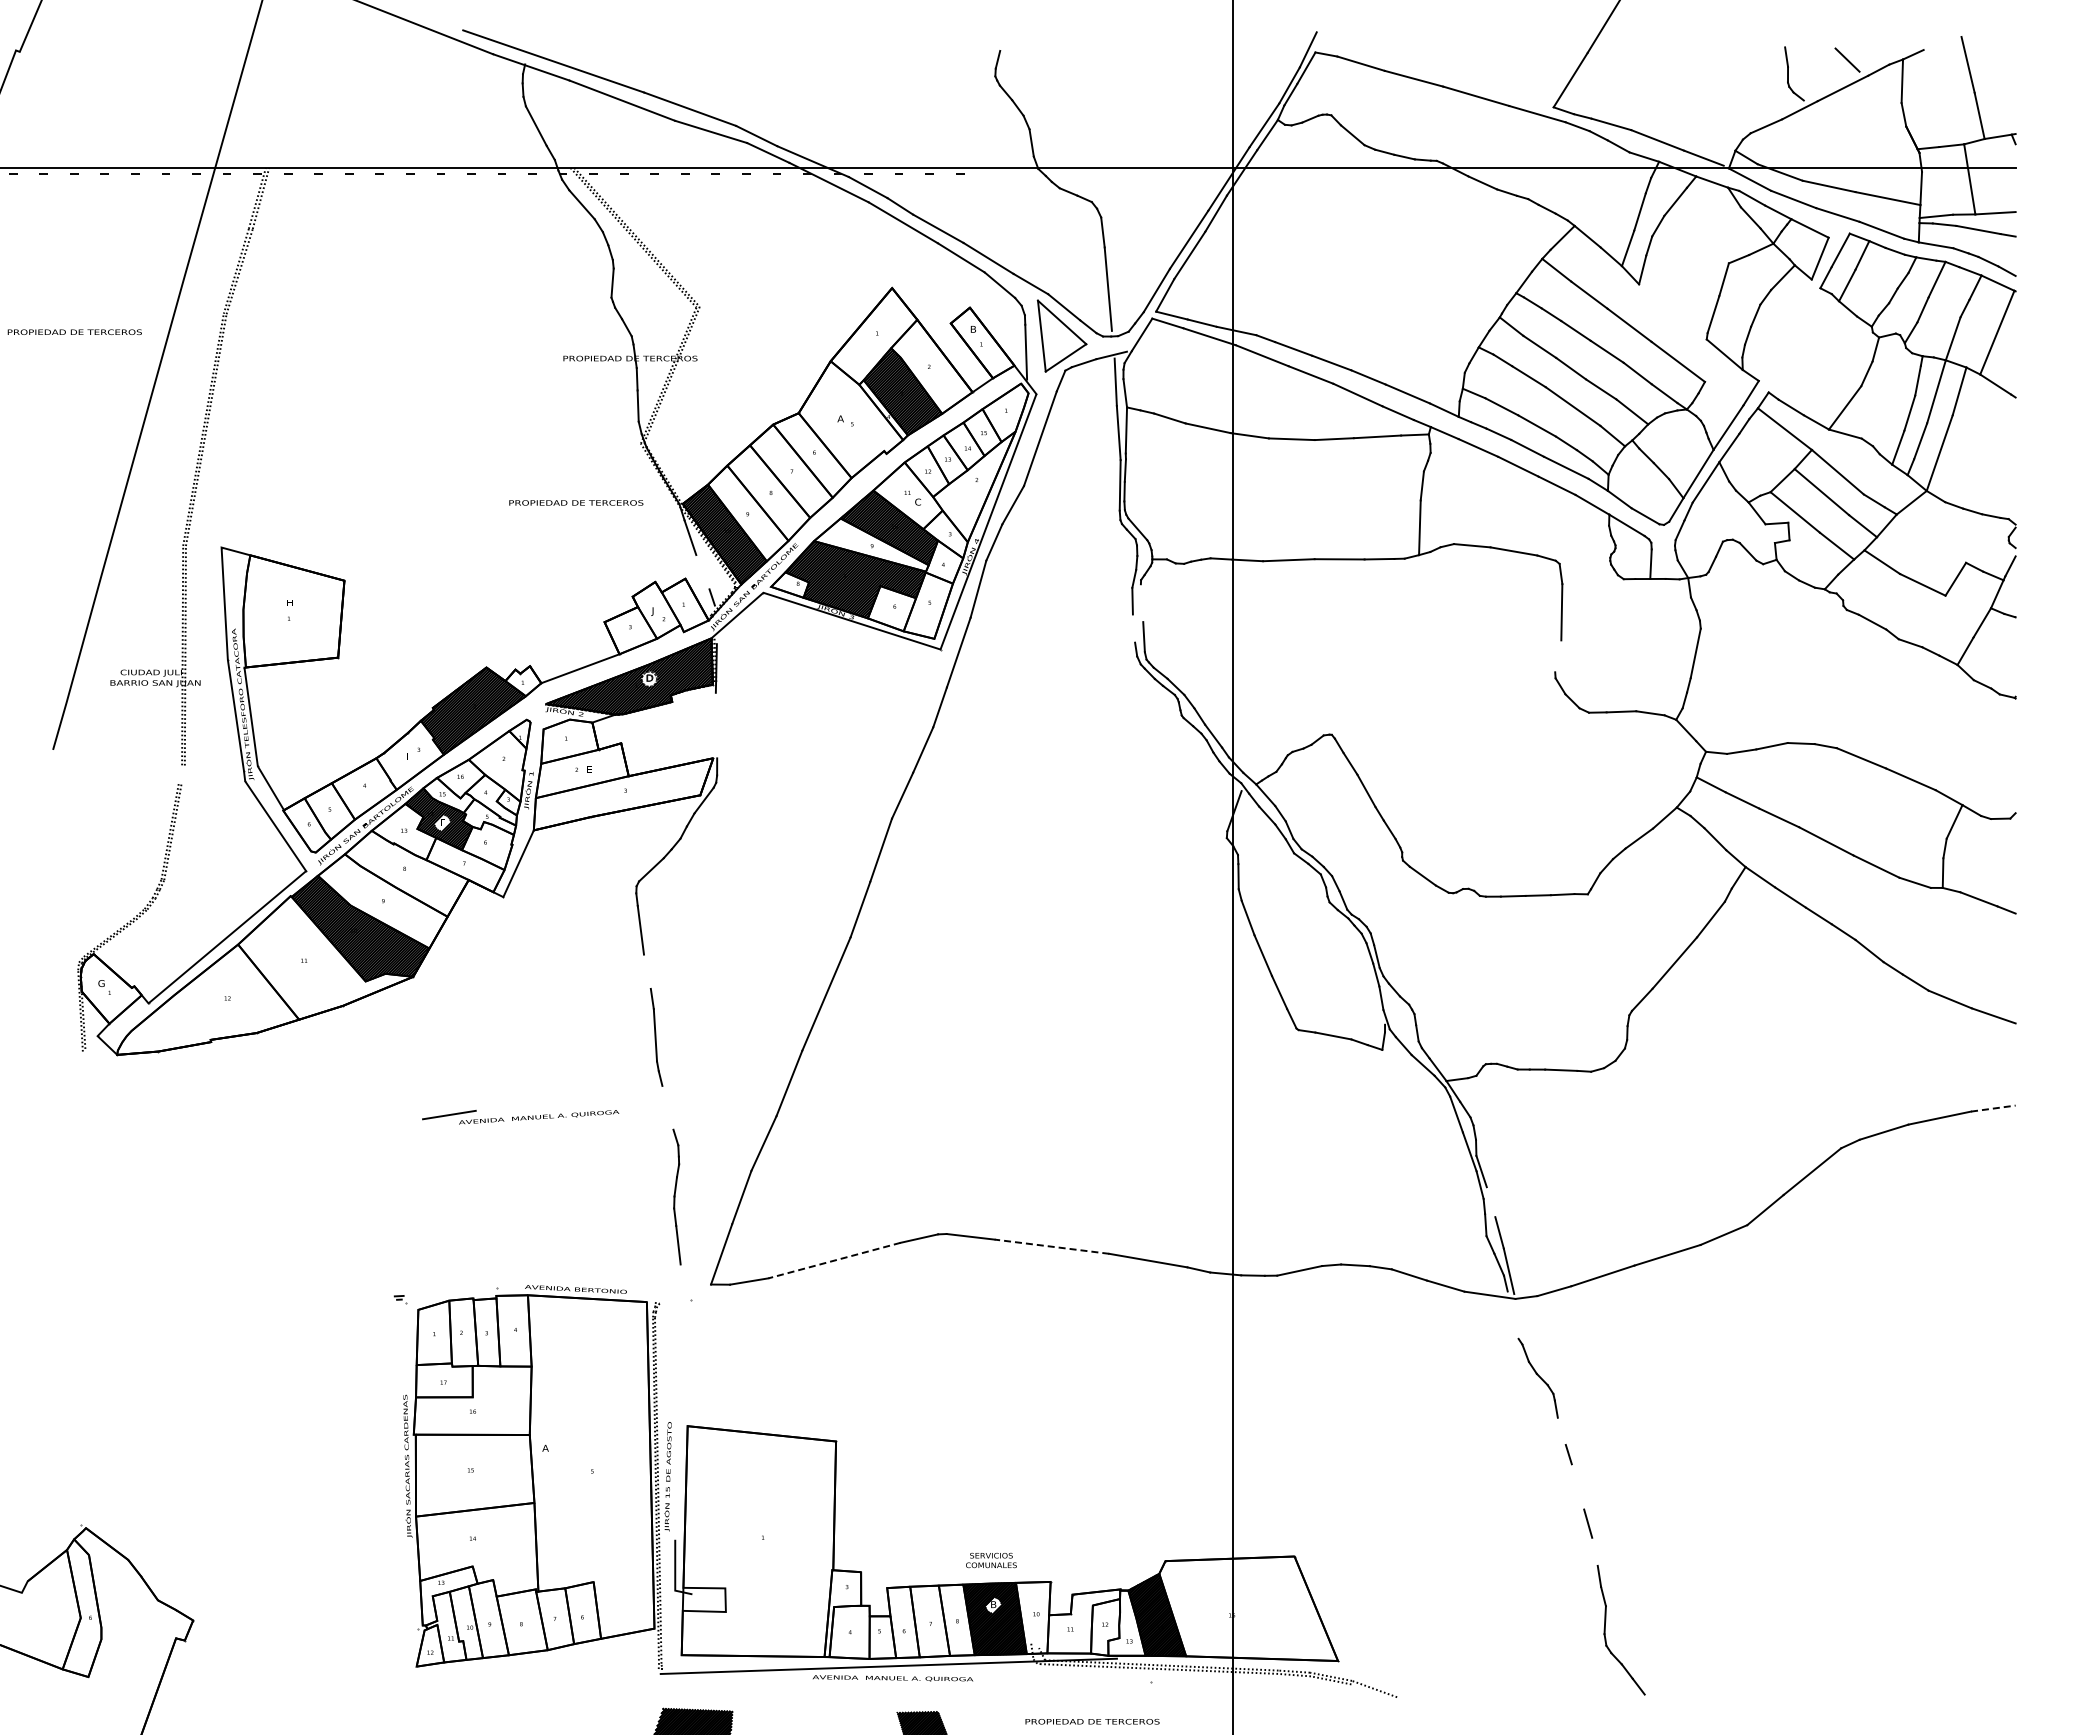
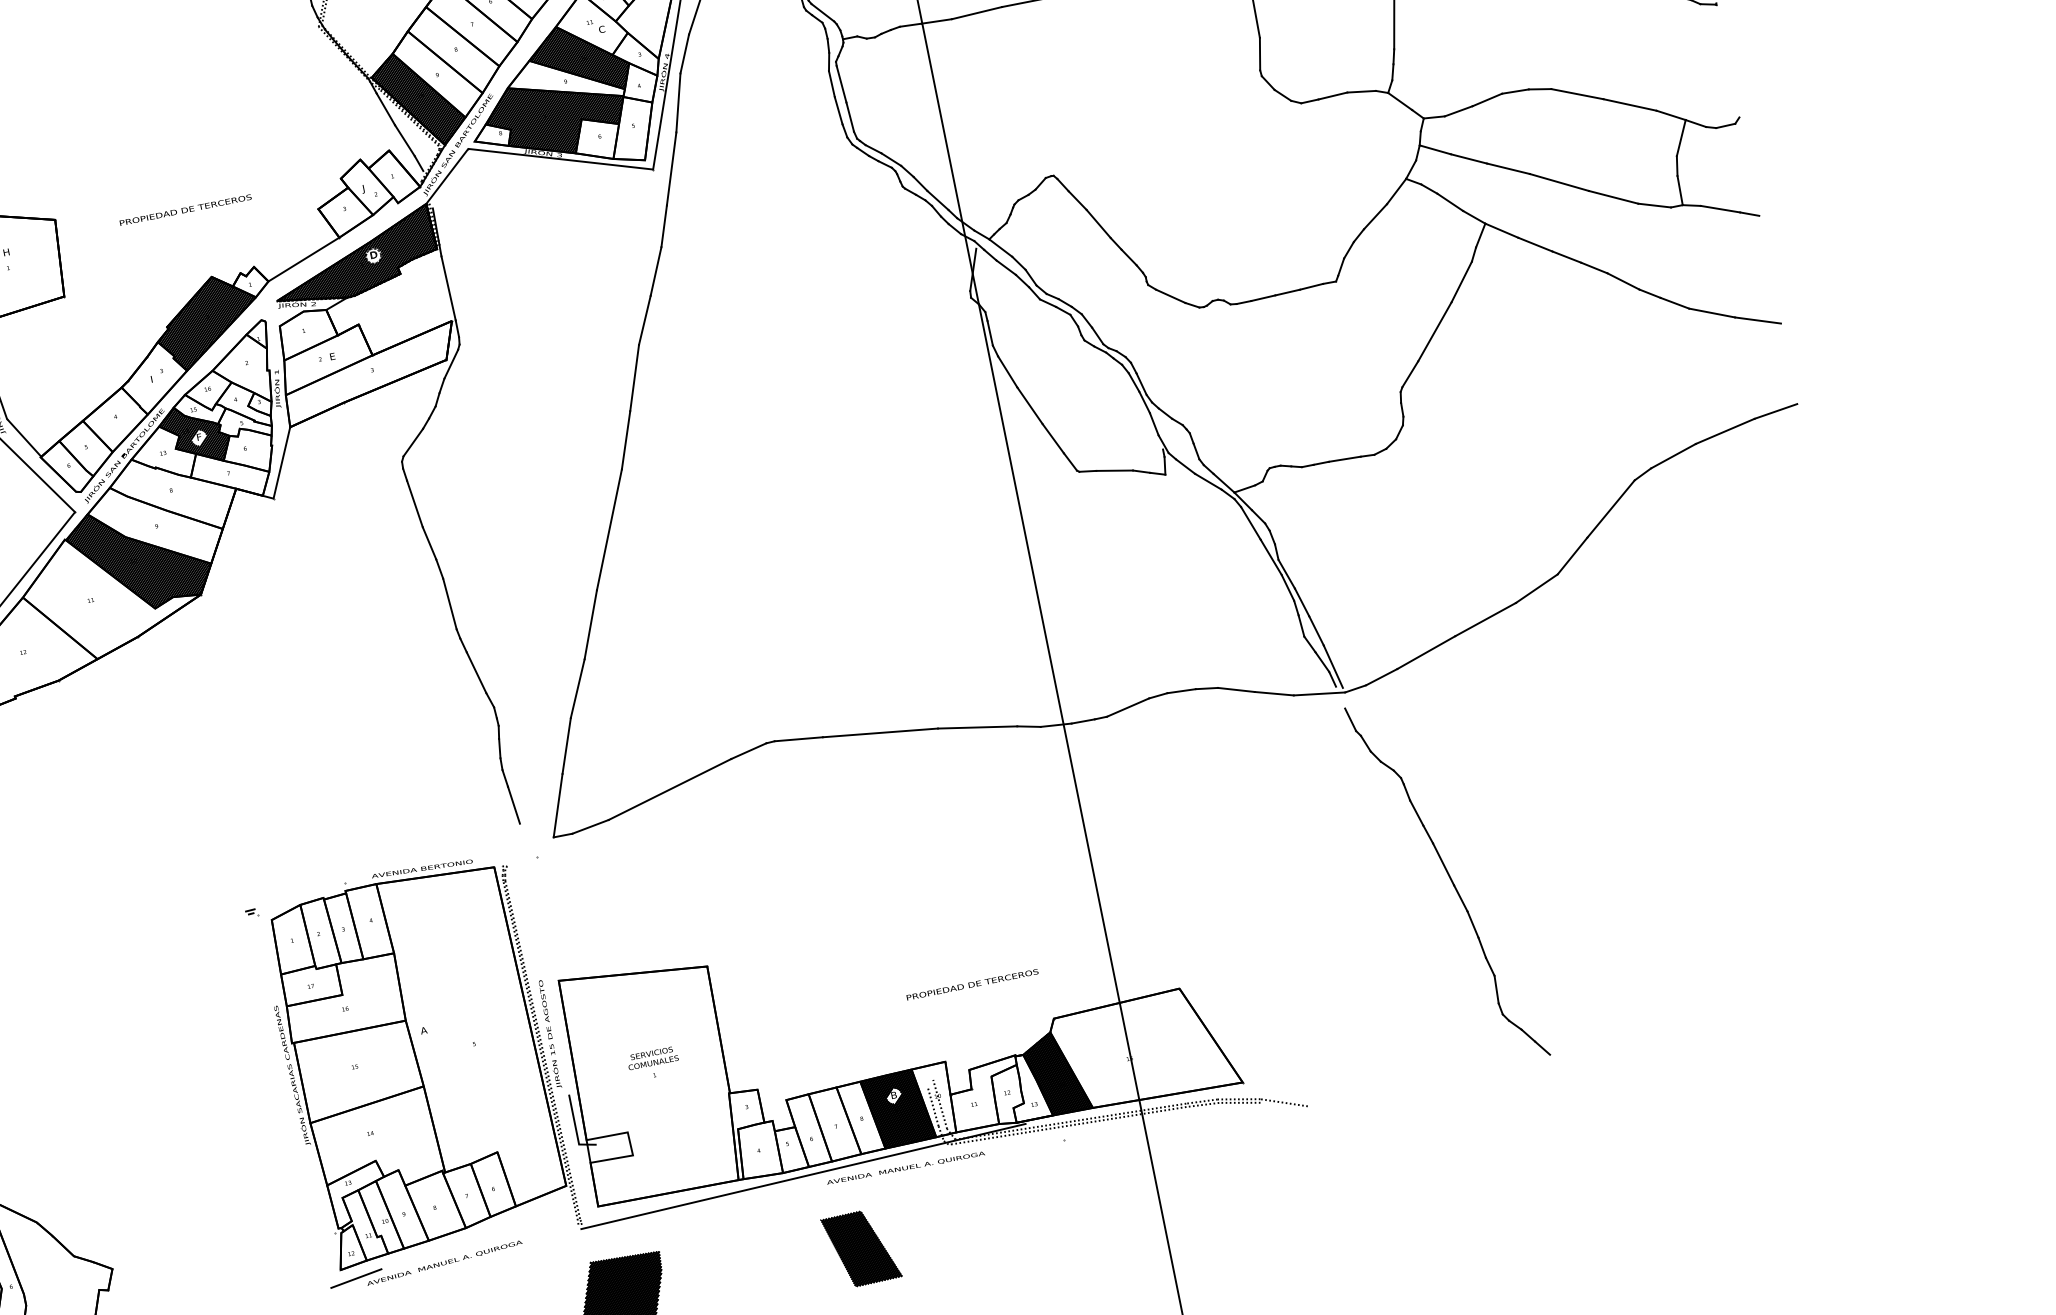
text: (576, 502) -> (185, 209), moved
line: (702, 572) -> (404, 141), added
line: (1141, 603) -> (841, 84), added
line: (1133, 628) -> (838, 110), added
line: (1558, 656) -> (1260, 54), added
line: (716, 725) -> (448, 288), added
line: (647, 971) -> (429, 543), added
line: (667, 1107) -> (476, 672), added
line: (1993, 1108) -> (1776, 411), dashed -> solid
part: (520, 1117) -> (426, 1266), moved
line: (1490, 1202) -> (1301, 602), added
line: (1051, 1246) -> (879, 732), dashed -> solid
line: (834, 1260) -> (669, 789), dashed -> solid
line: (1515, 1326) -> (1350, 719), added
line: (1561, 1430) -> (1416, 812), added
line: (1577, 1486) -> (1442, 864), added
line: (1594, 1551) -> (1472, 924), added
text: (991, 1560) -> (652, 1058), moved
line: (1029, 1622) -> (932, 1105), added
line: (1037, 1622) -> (940, 1104), added
text: (893, 1678) -> (906, 1168), moved
text: (1092, 1721) -> (972, 984), moved

